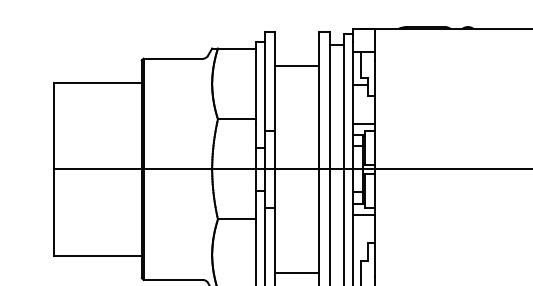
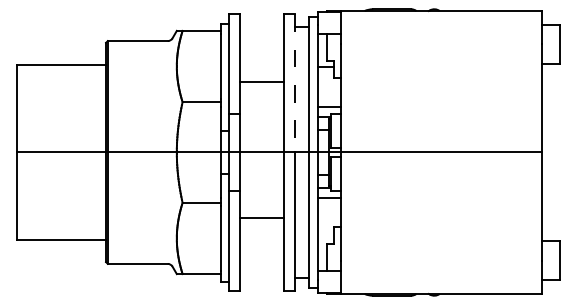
line: (297, 66) -> (262, 82), moved
line: (330, 100) -> (295, 83), solid -> dashed
line: (297, 272) -> (262, 217), moved

